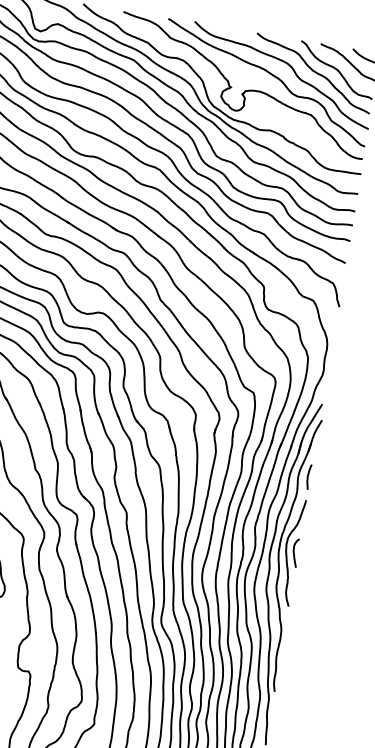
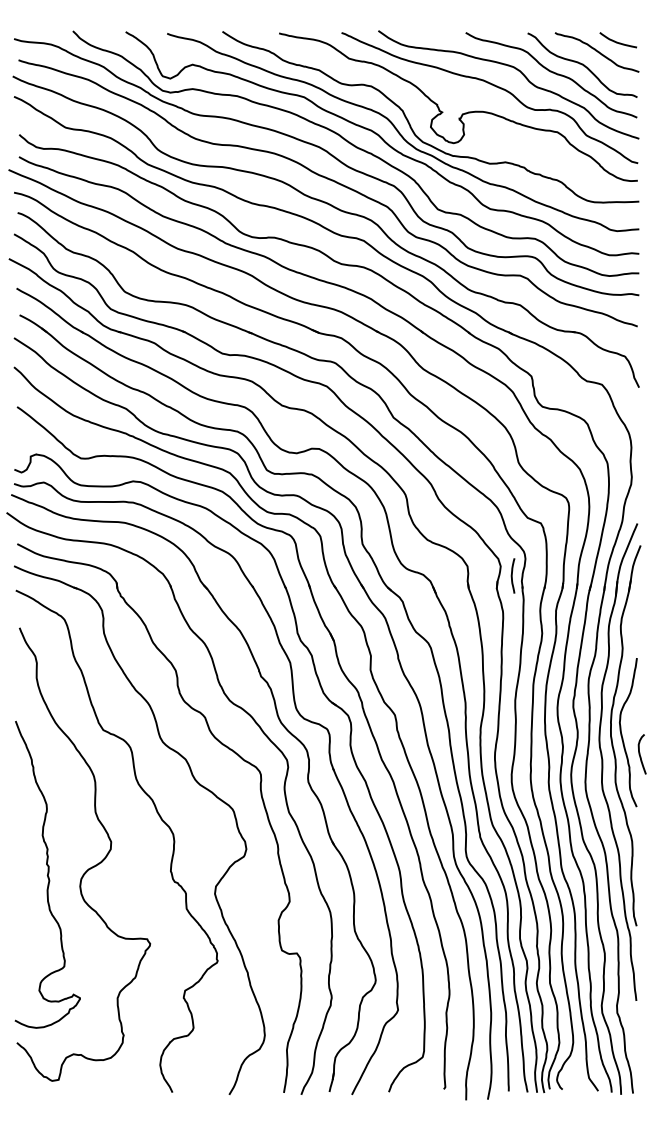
curve: (308, 476) -> (512, 575), moved
curve: (294, 552) -> (640, 754), moved

